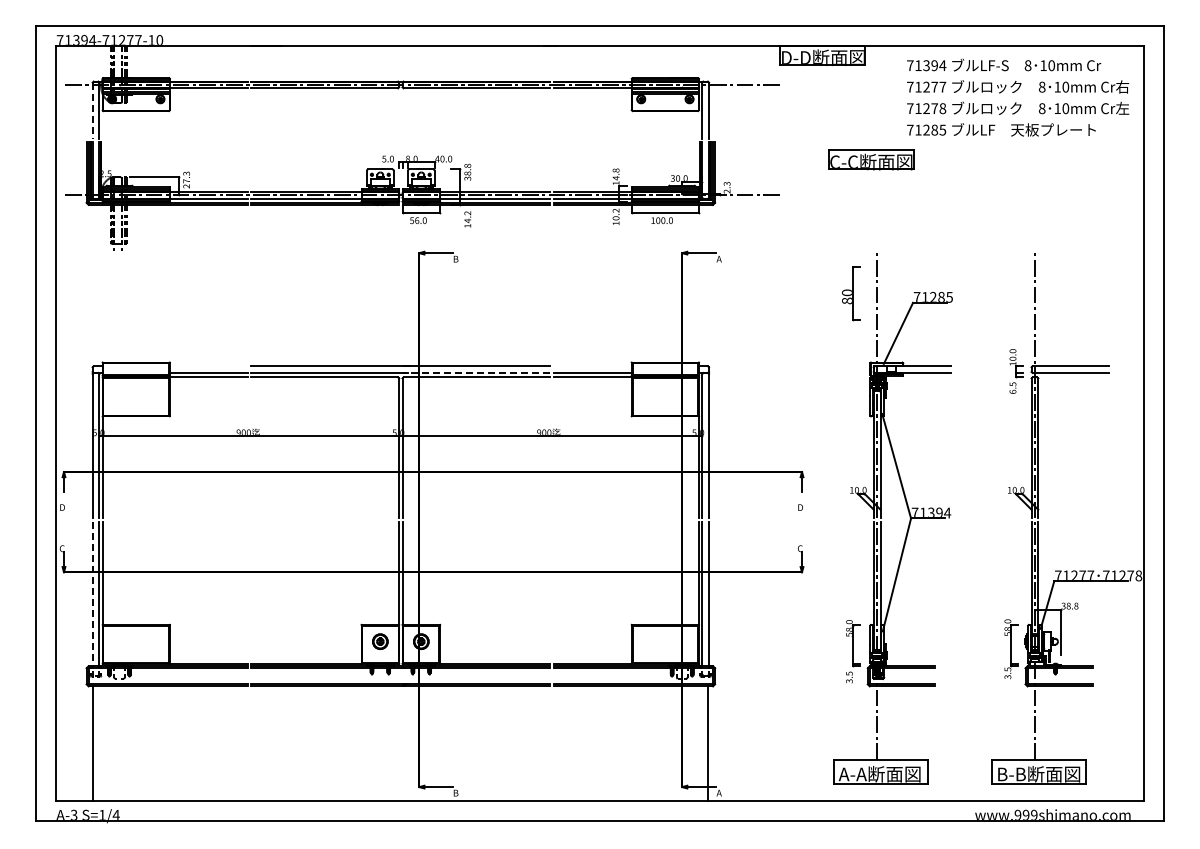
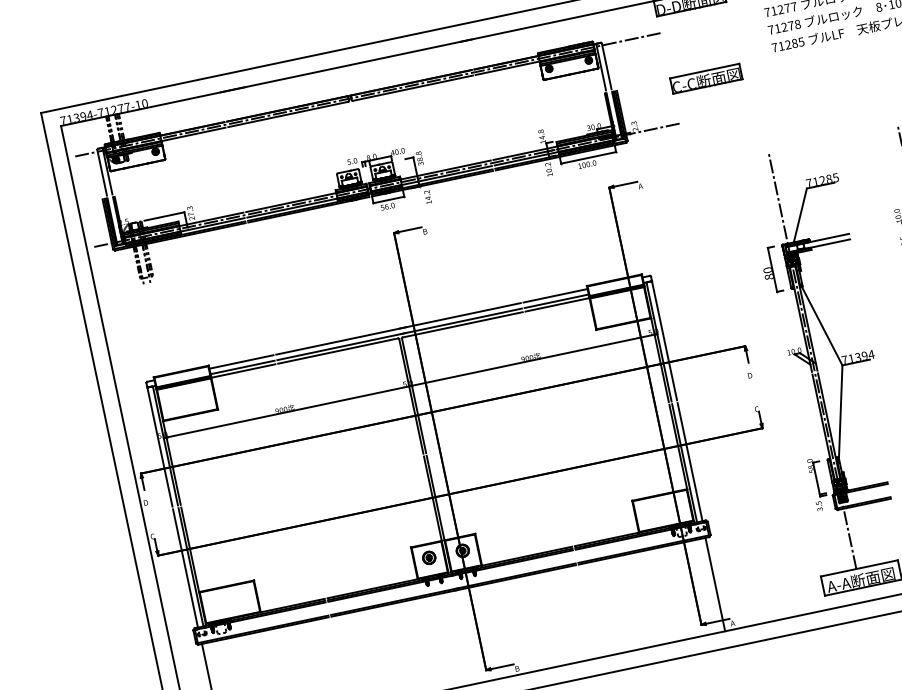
line: (92, 110) -> (101, 172), dashed -> solid
part: (871, 159) -> (706, 78), moved
part: (851, 293) -> (771, 270), moved
line: (208, 366) -> (241, 362), added
line: (592, 366) -> (555, 295), added
line: (476, 372) -> (461, 320), dashed -> solid
line: (92, 594) -> (185, 568), dashed -> solid

